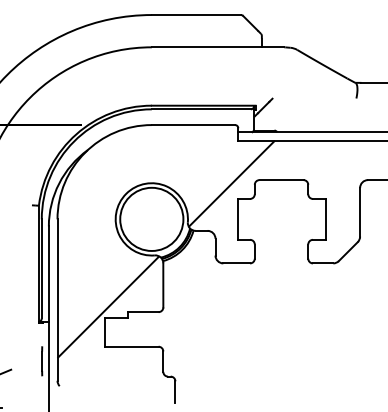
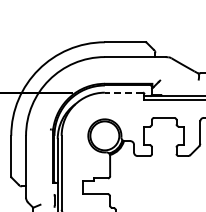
line: (192, 124) -> (123, 92), solid -> dashed
hatch: (166, 249) -> (111, 149), removed

